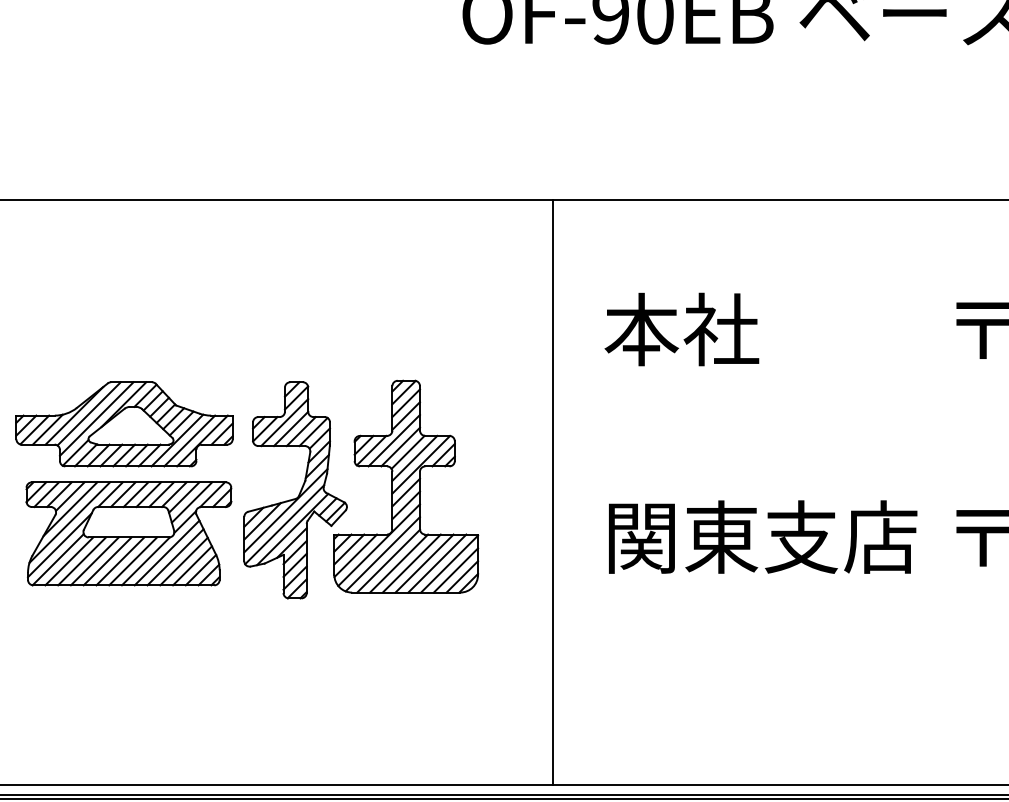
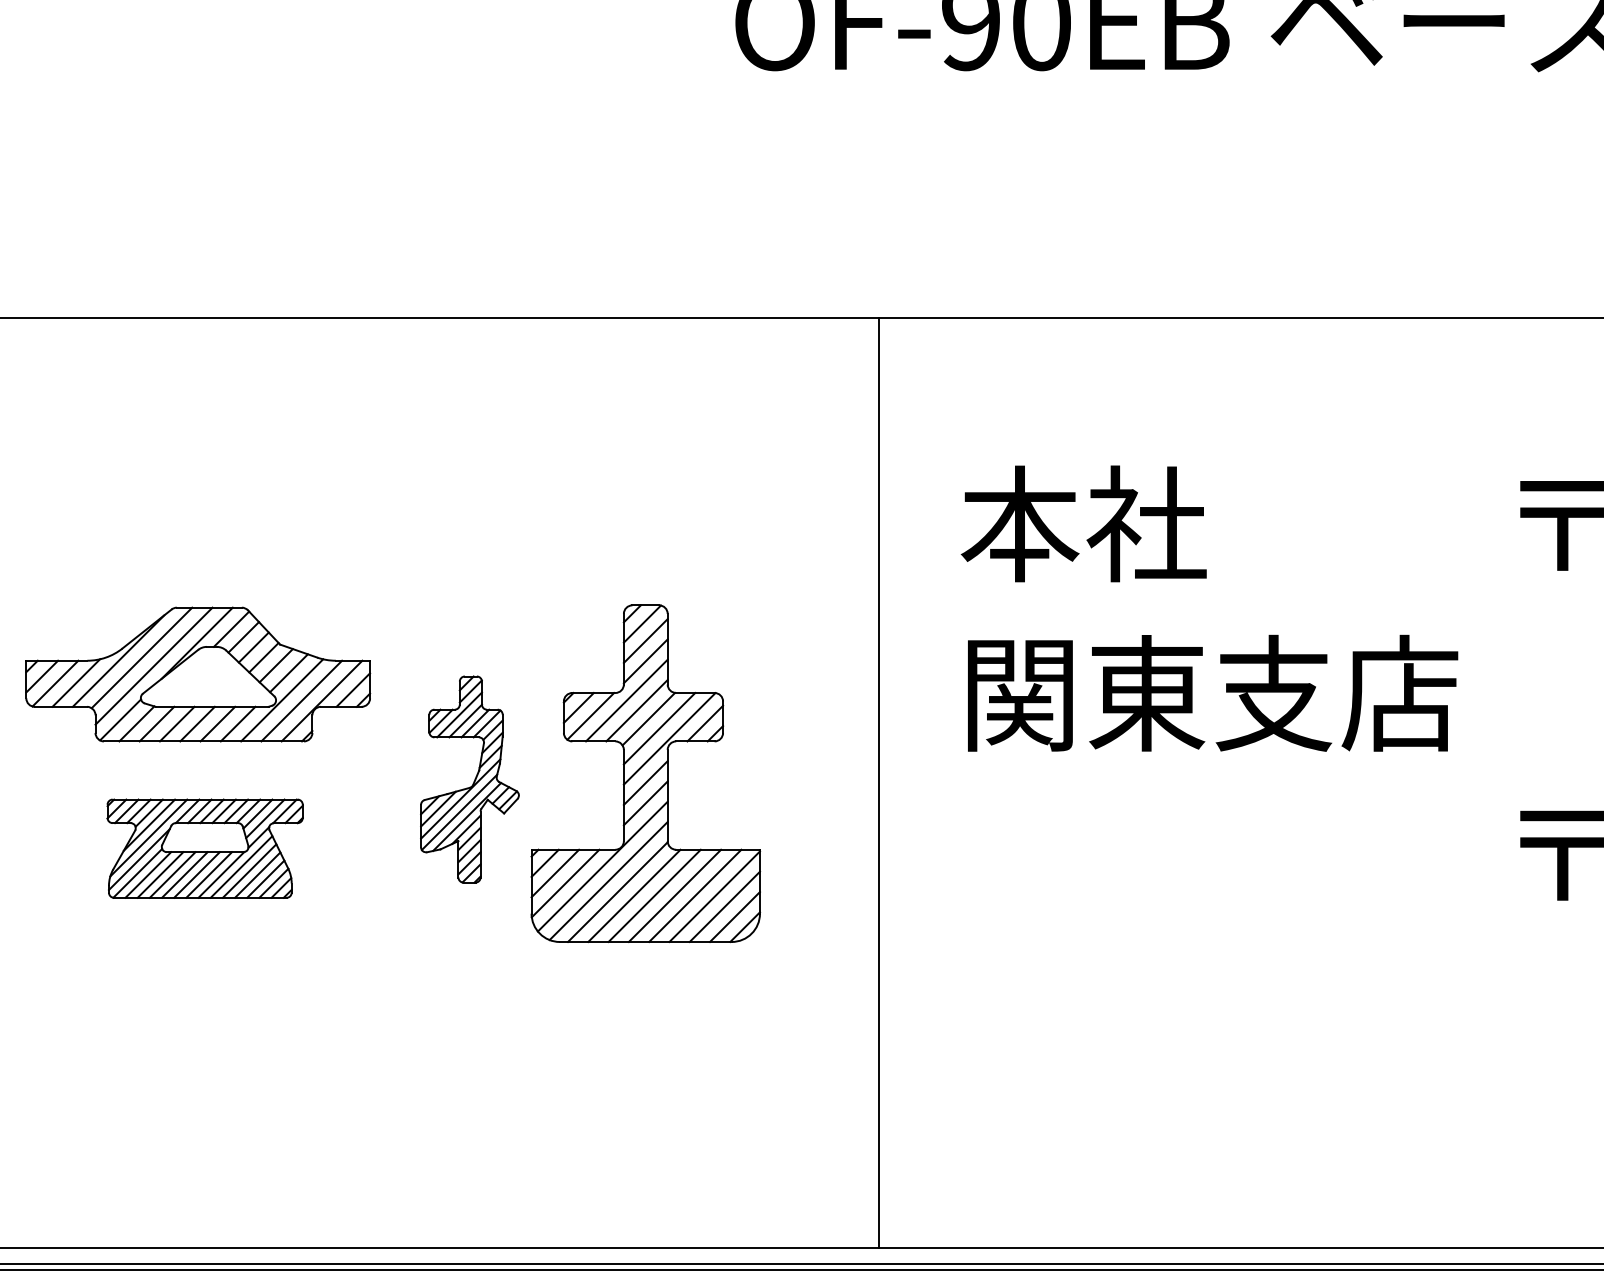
part: (295, 490) -> (469, 779), size x0.6
part: (128, 533) -> (204, 848), size x0.6
text: (763, 536) -> (1213, 692), moved

